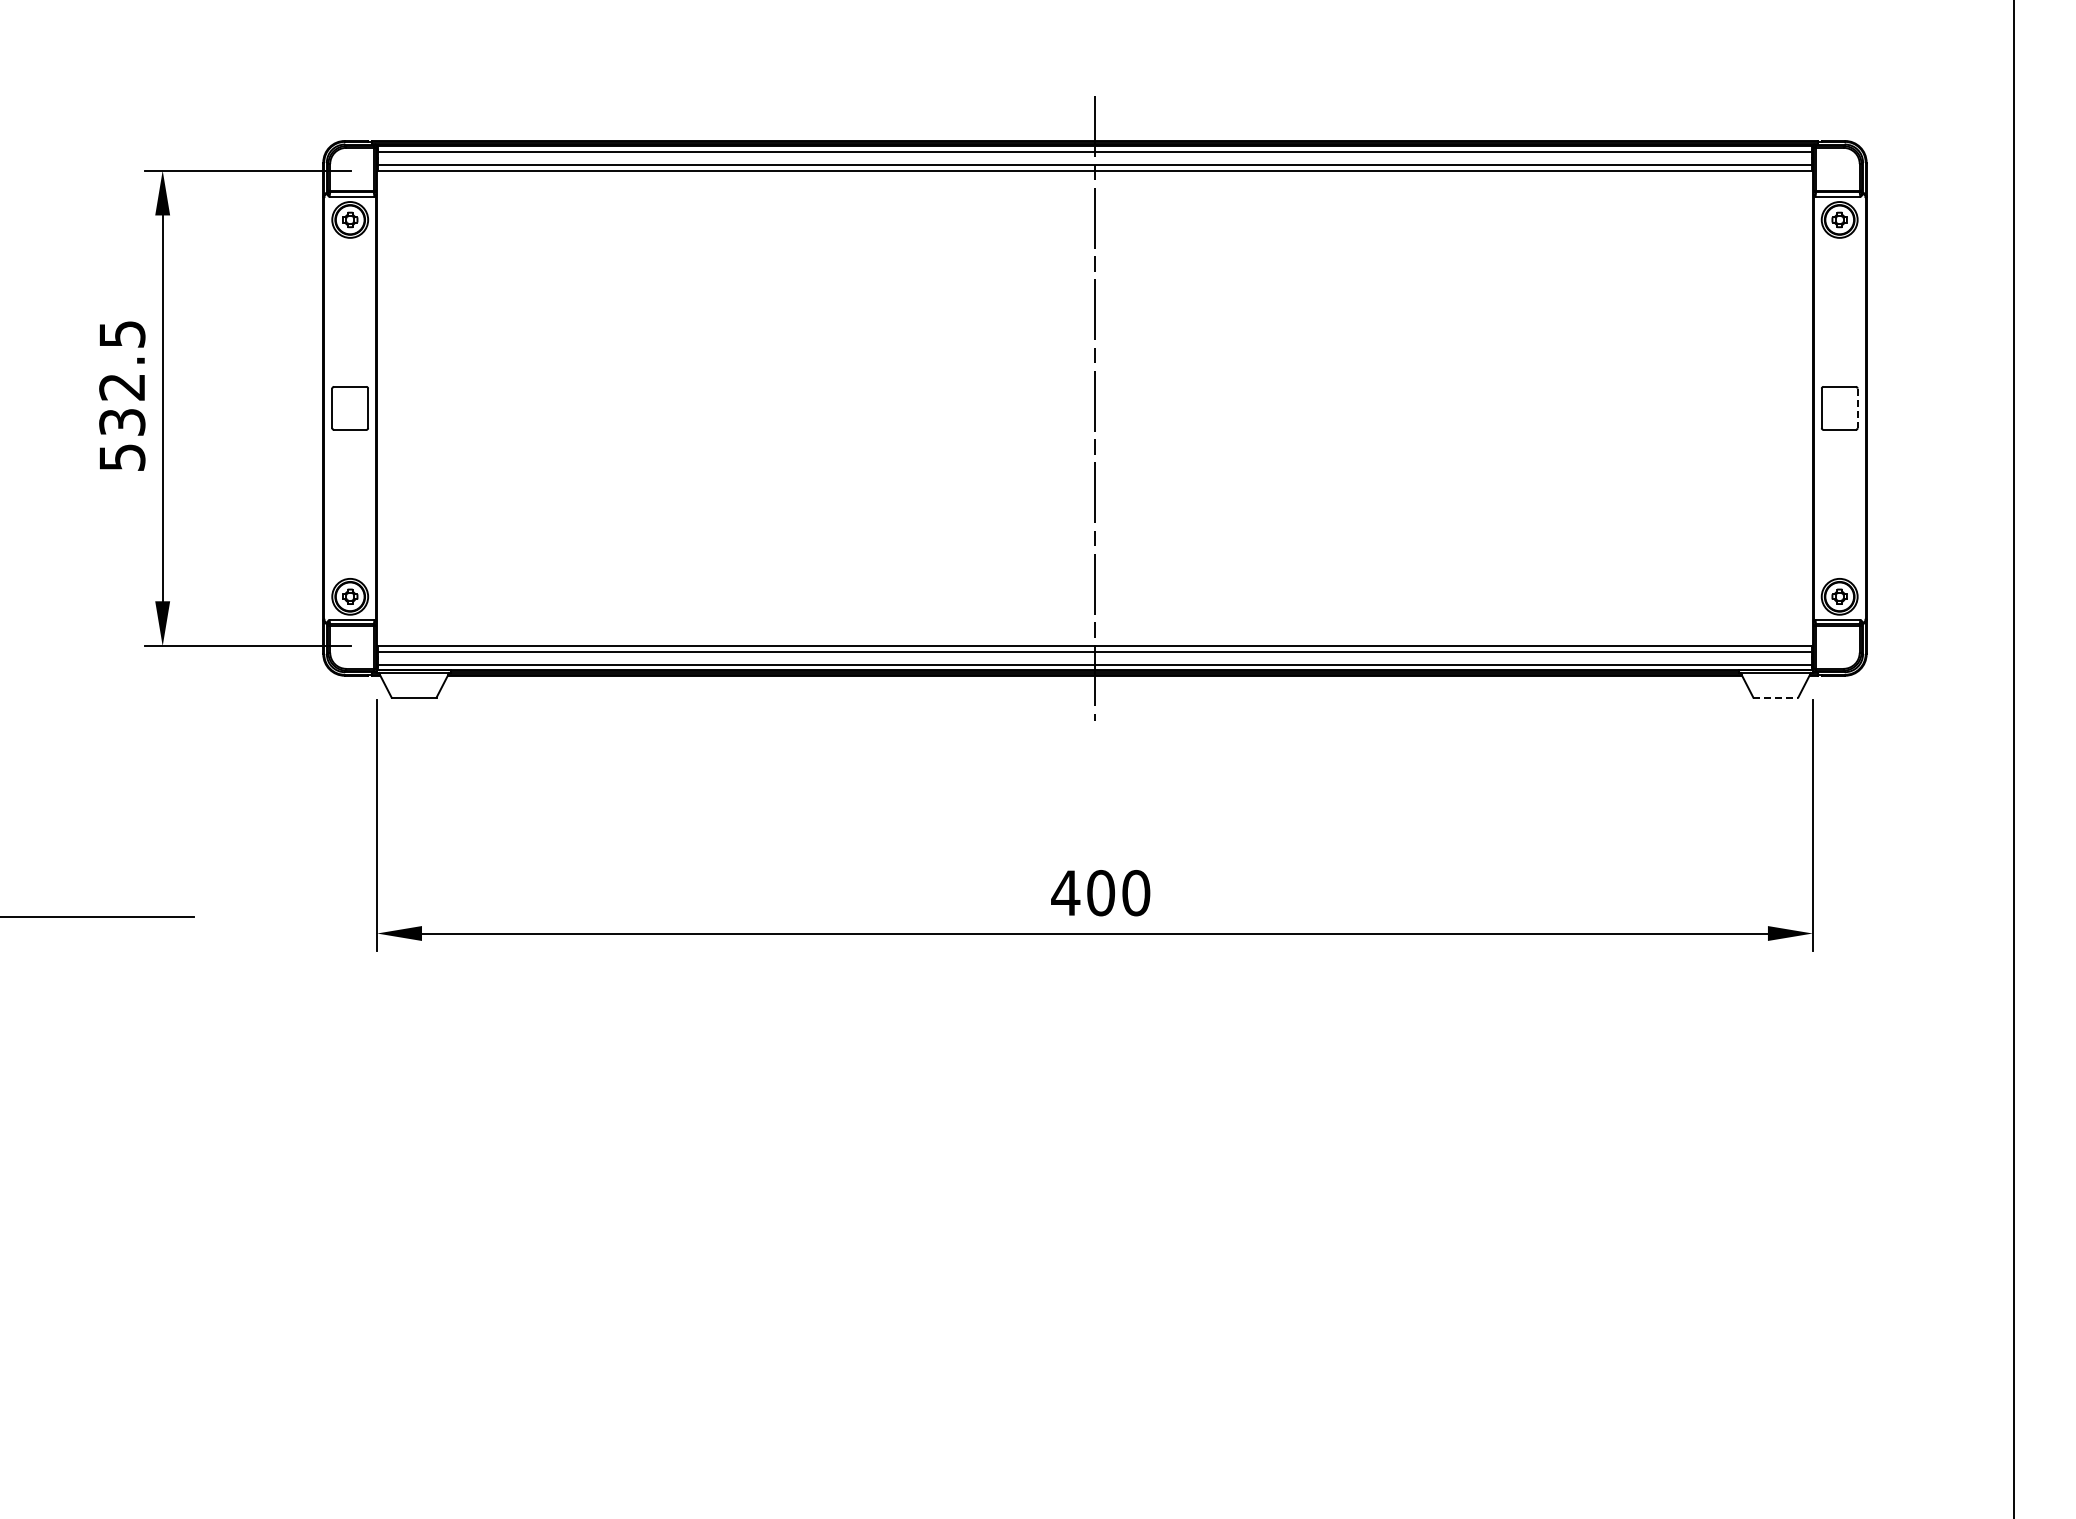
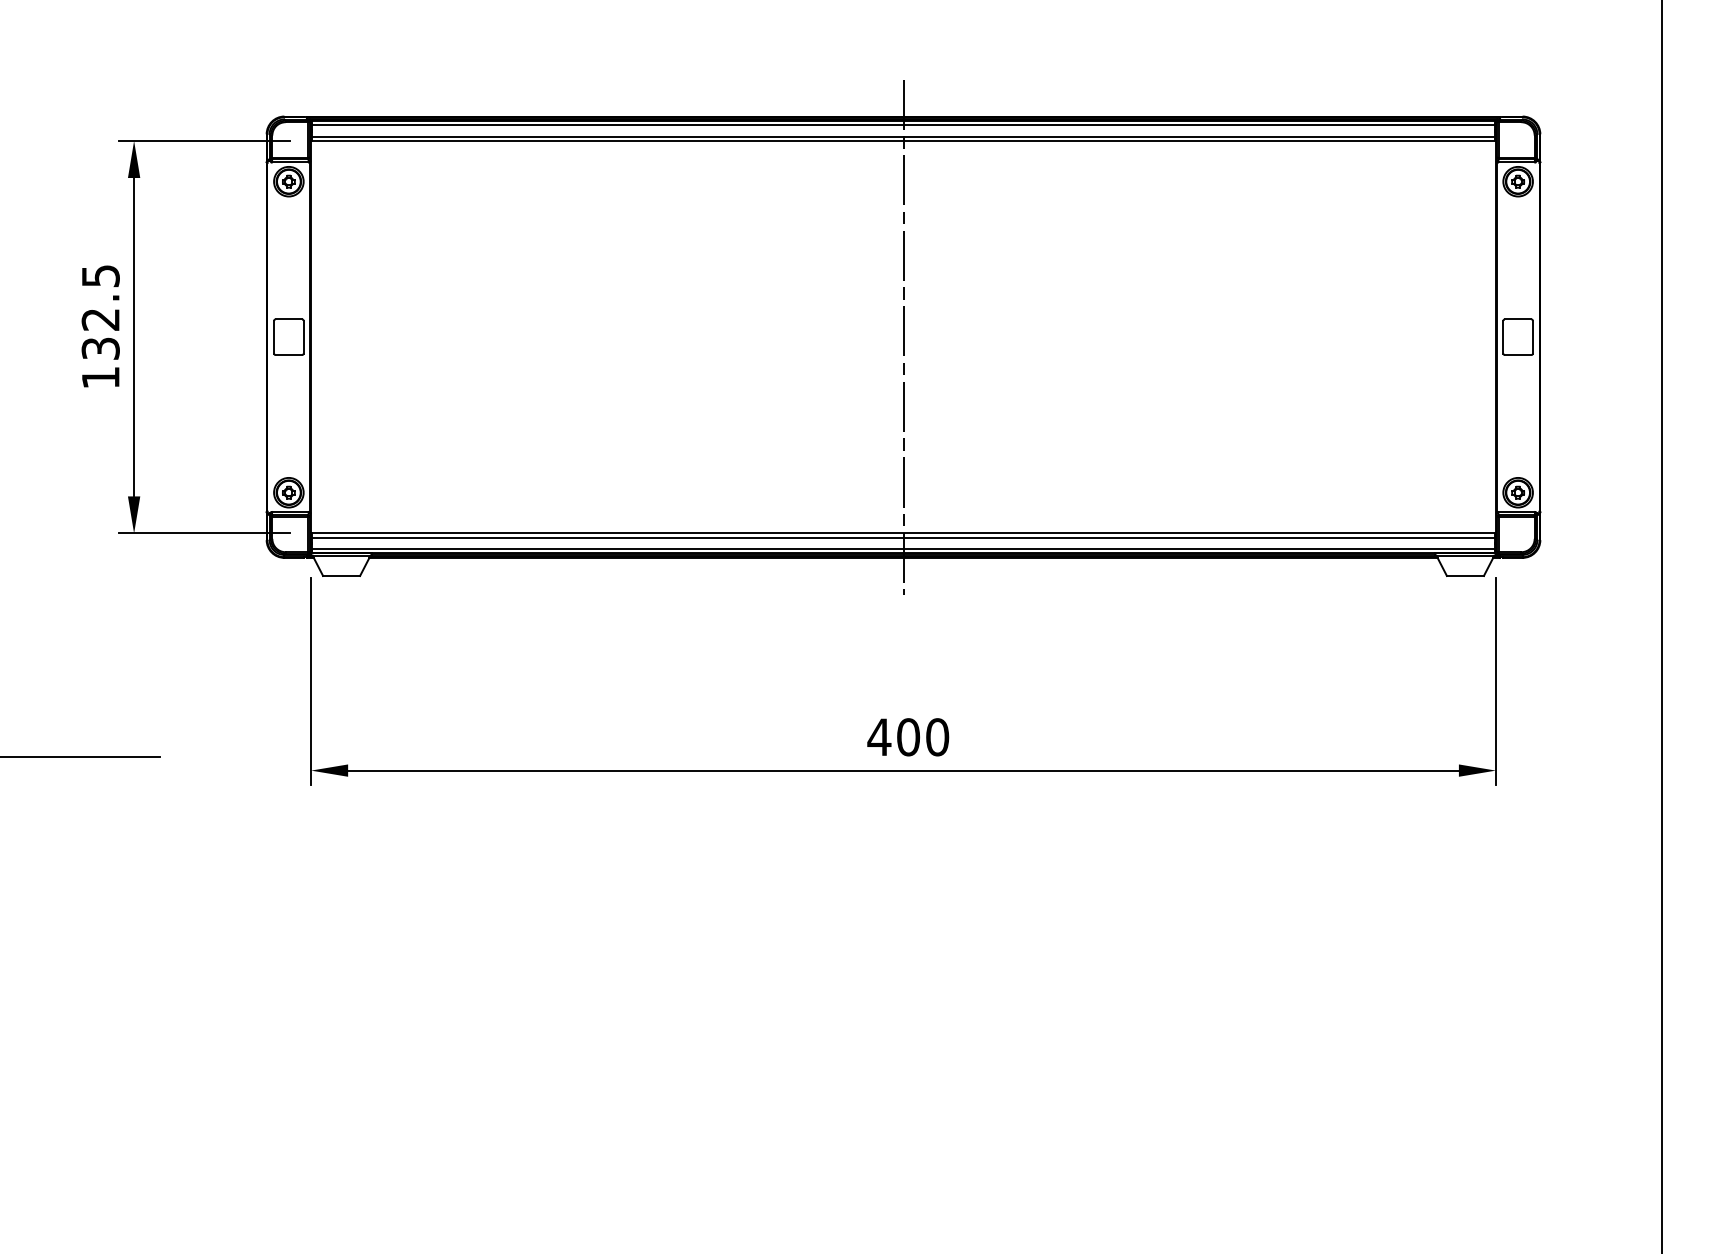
line: (1857, 408) -> (1532, 337), dashed -> solid
text: (122, 457) -> (100, 377), 532.5 -> 132.5
line: (1776, 697) -> (1465, 575), dashed -> solid

